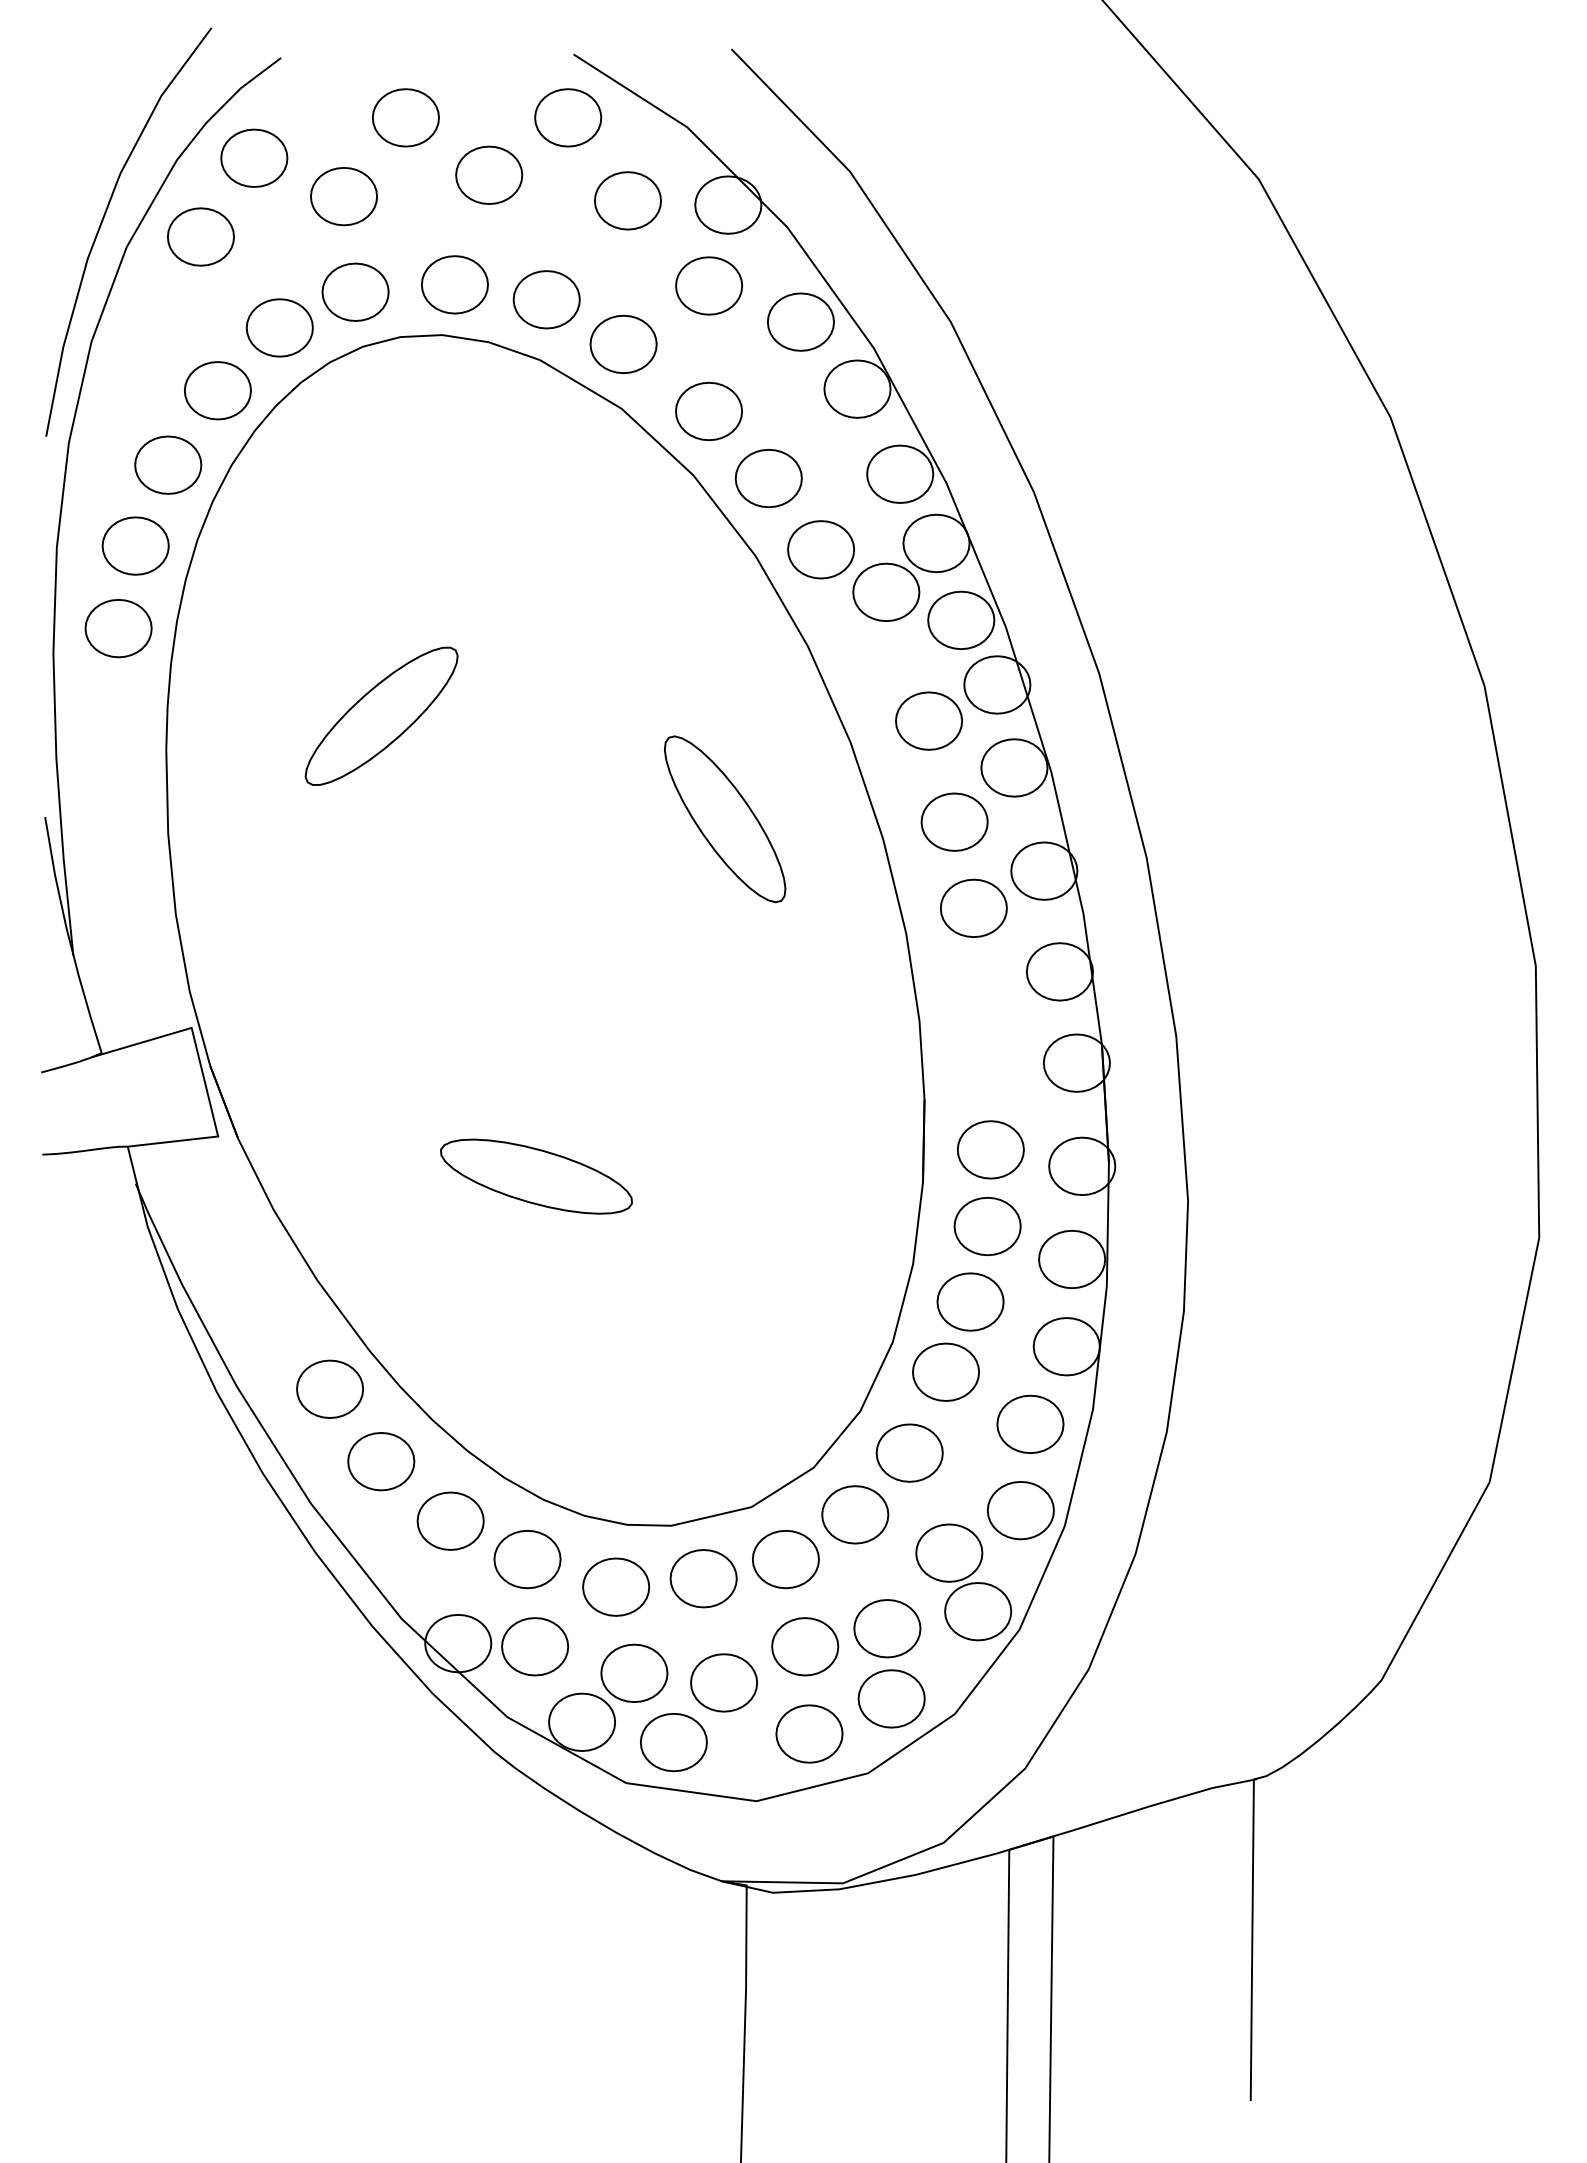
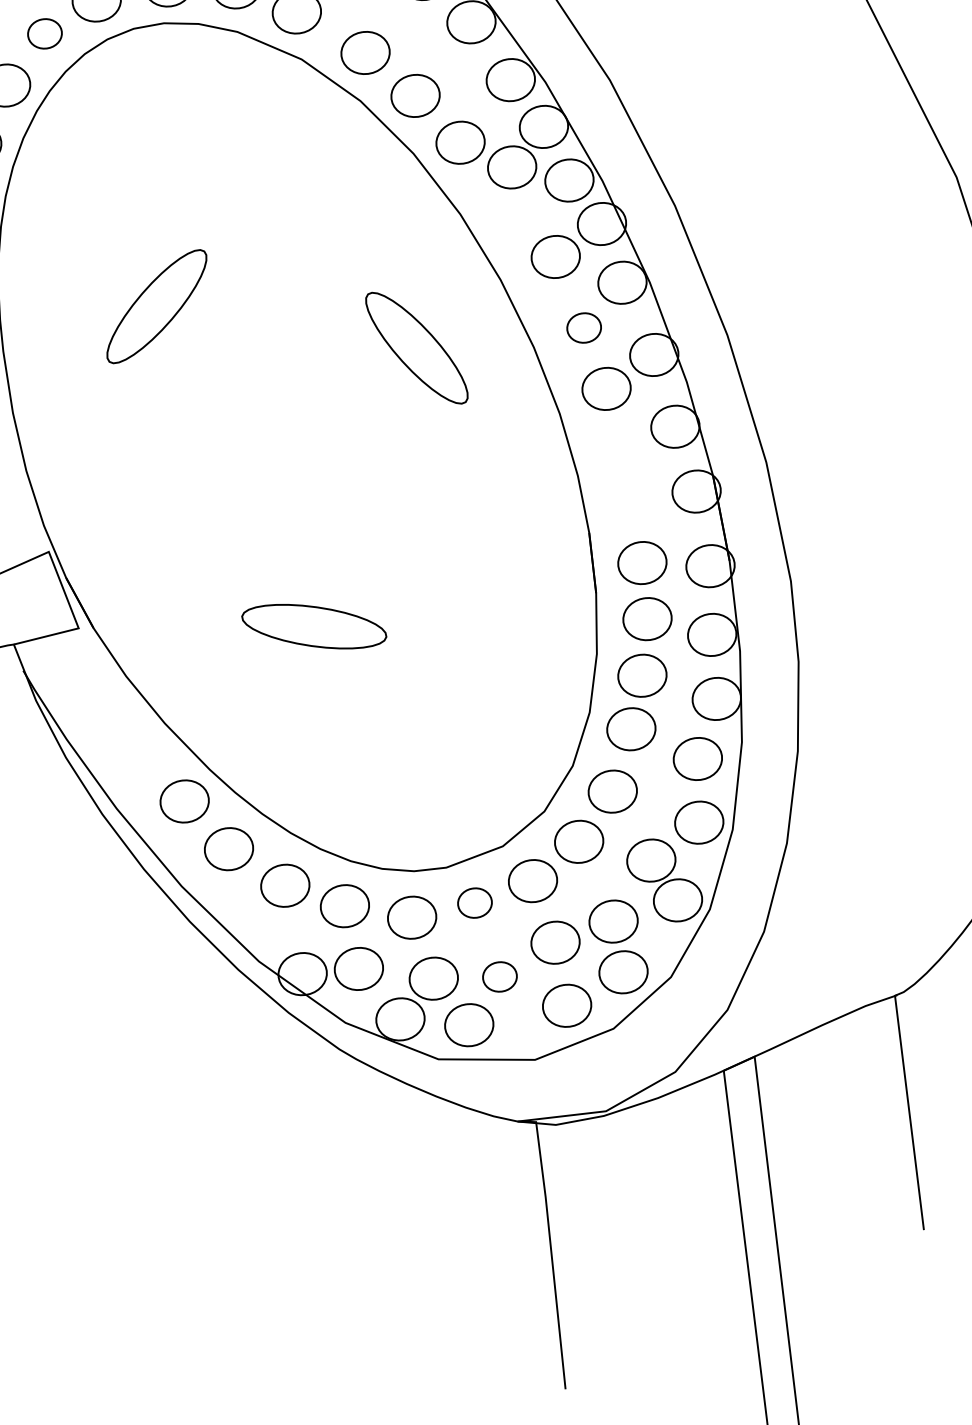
part: (279, 327) -> (44, 33), size x0.7
part: (954, 821) -> (584, 327), size x0.7
part: (703, 1578) -> (474, 902), size x0.7
part: (723, 1682) -> (499, 976), size x0.7

